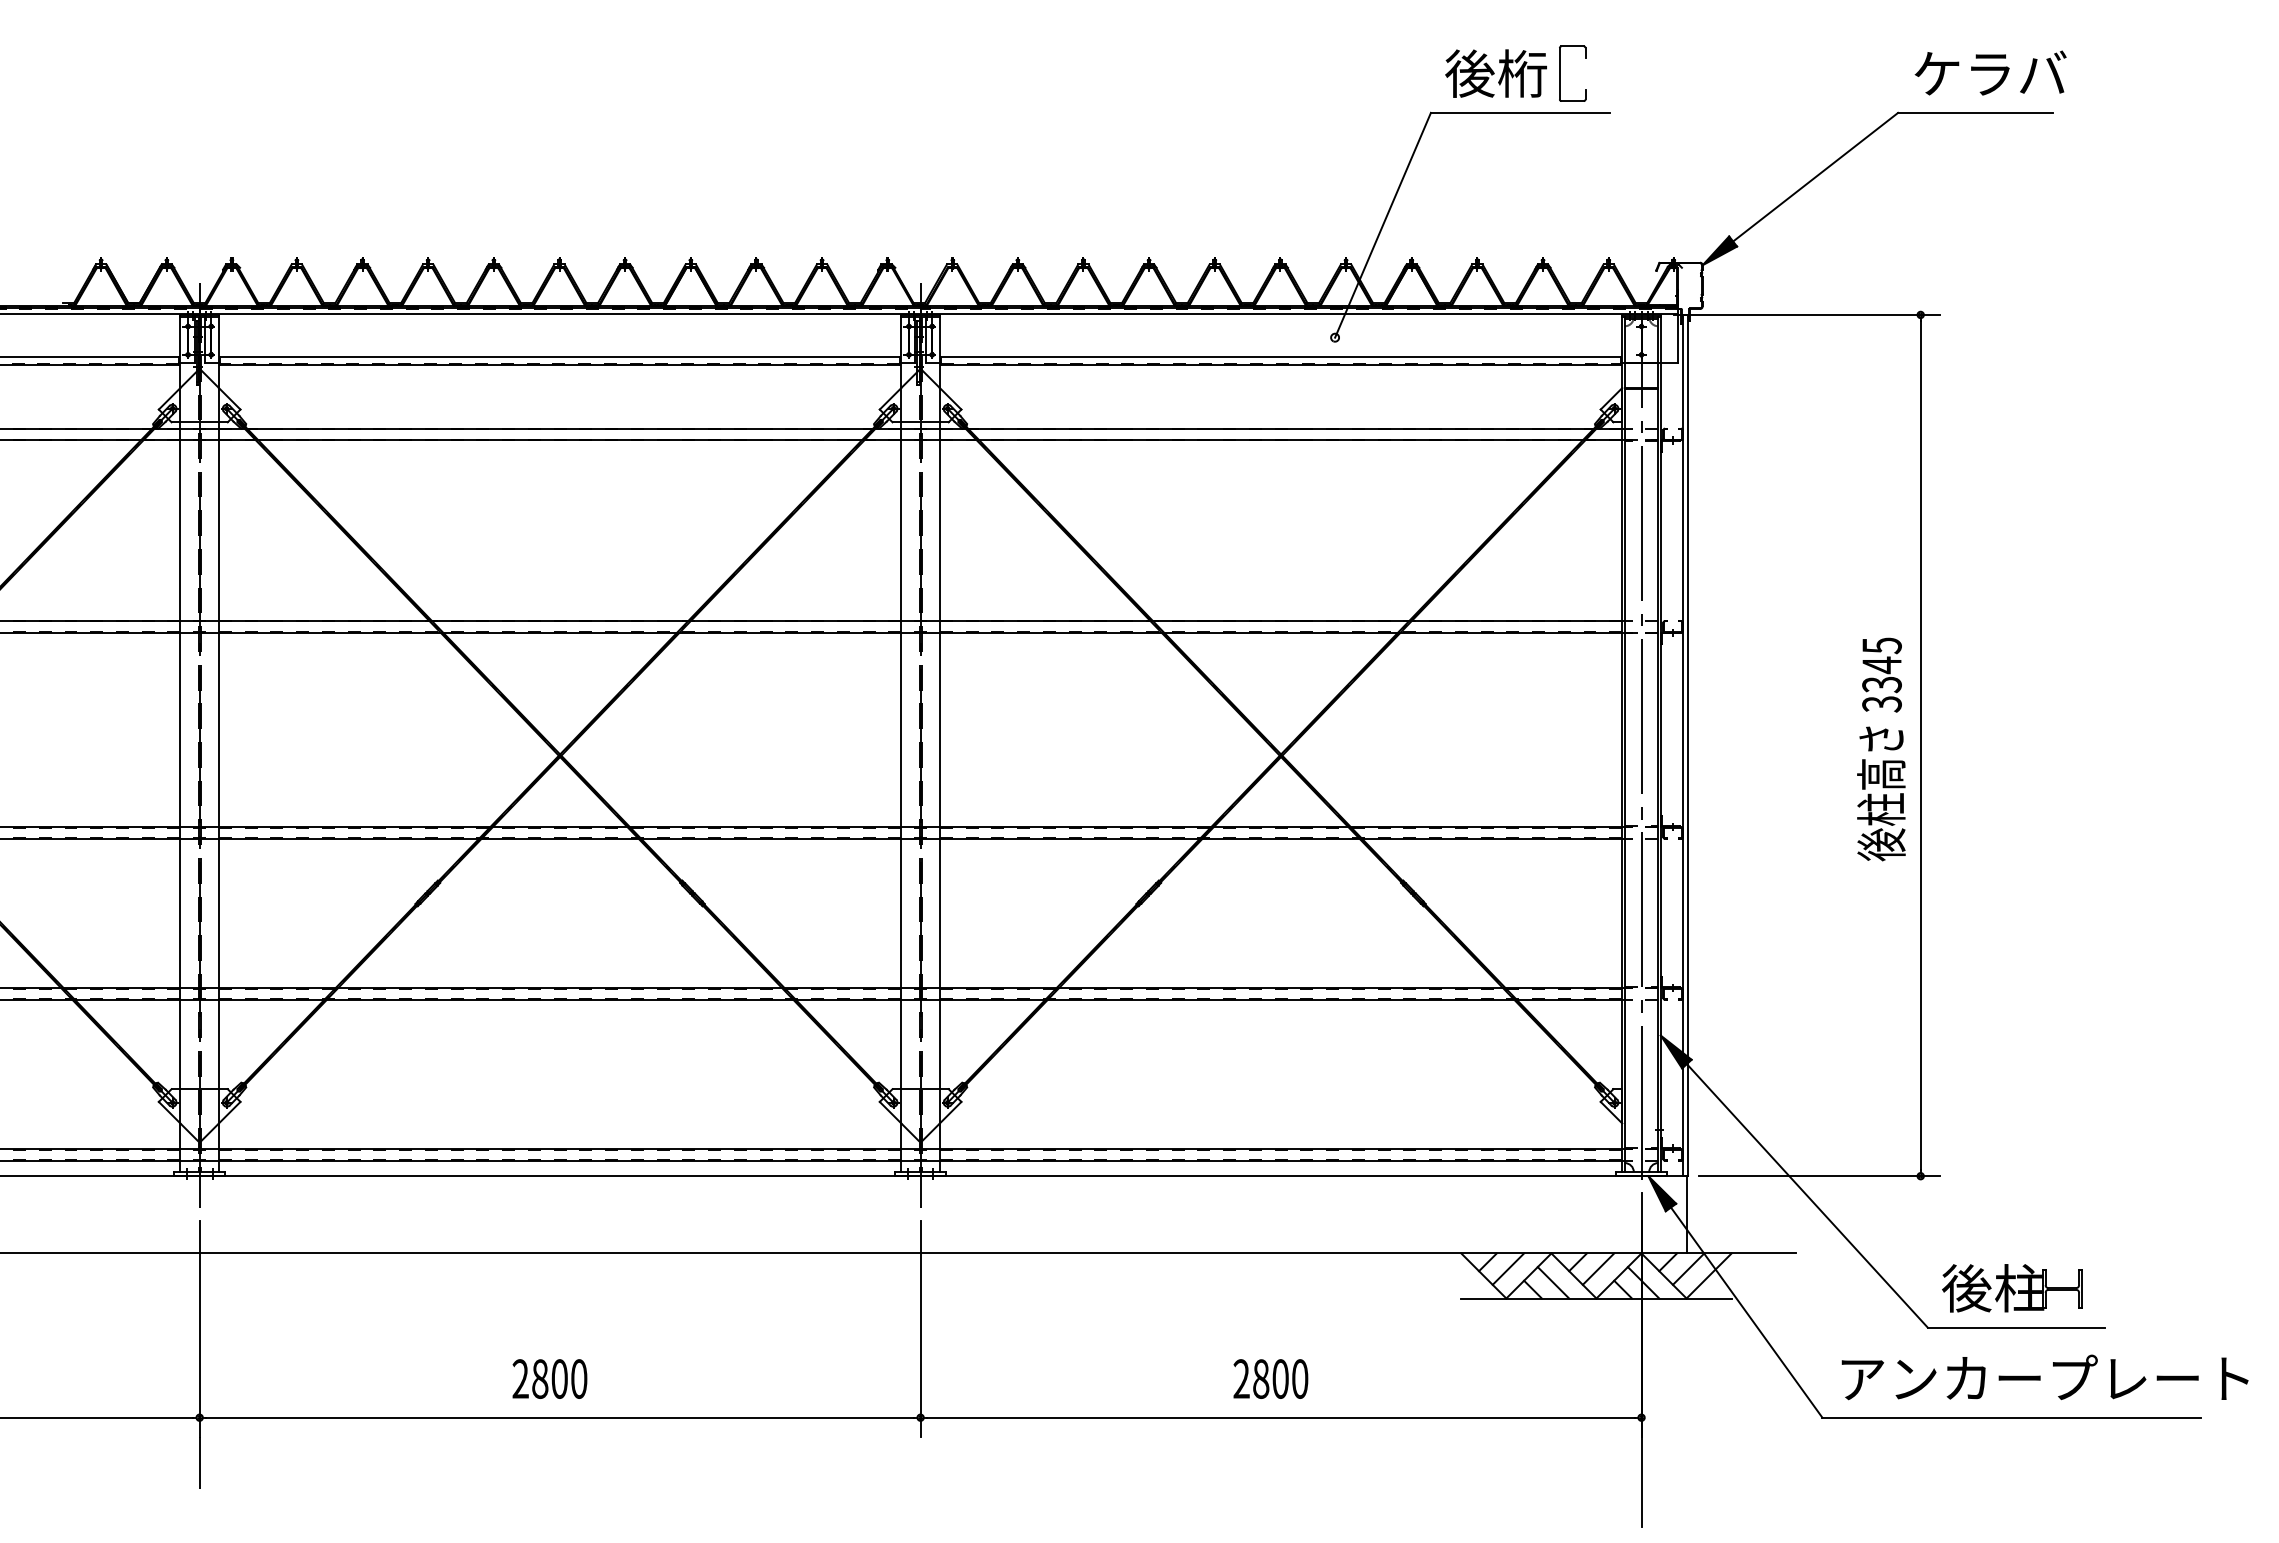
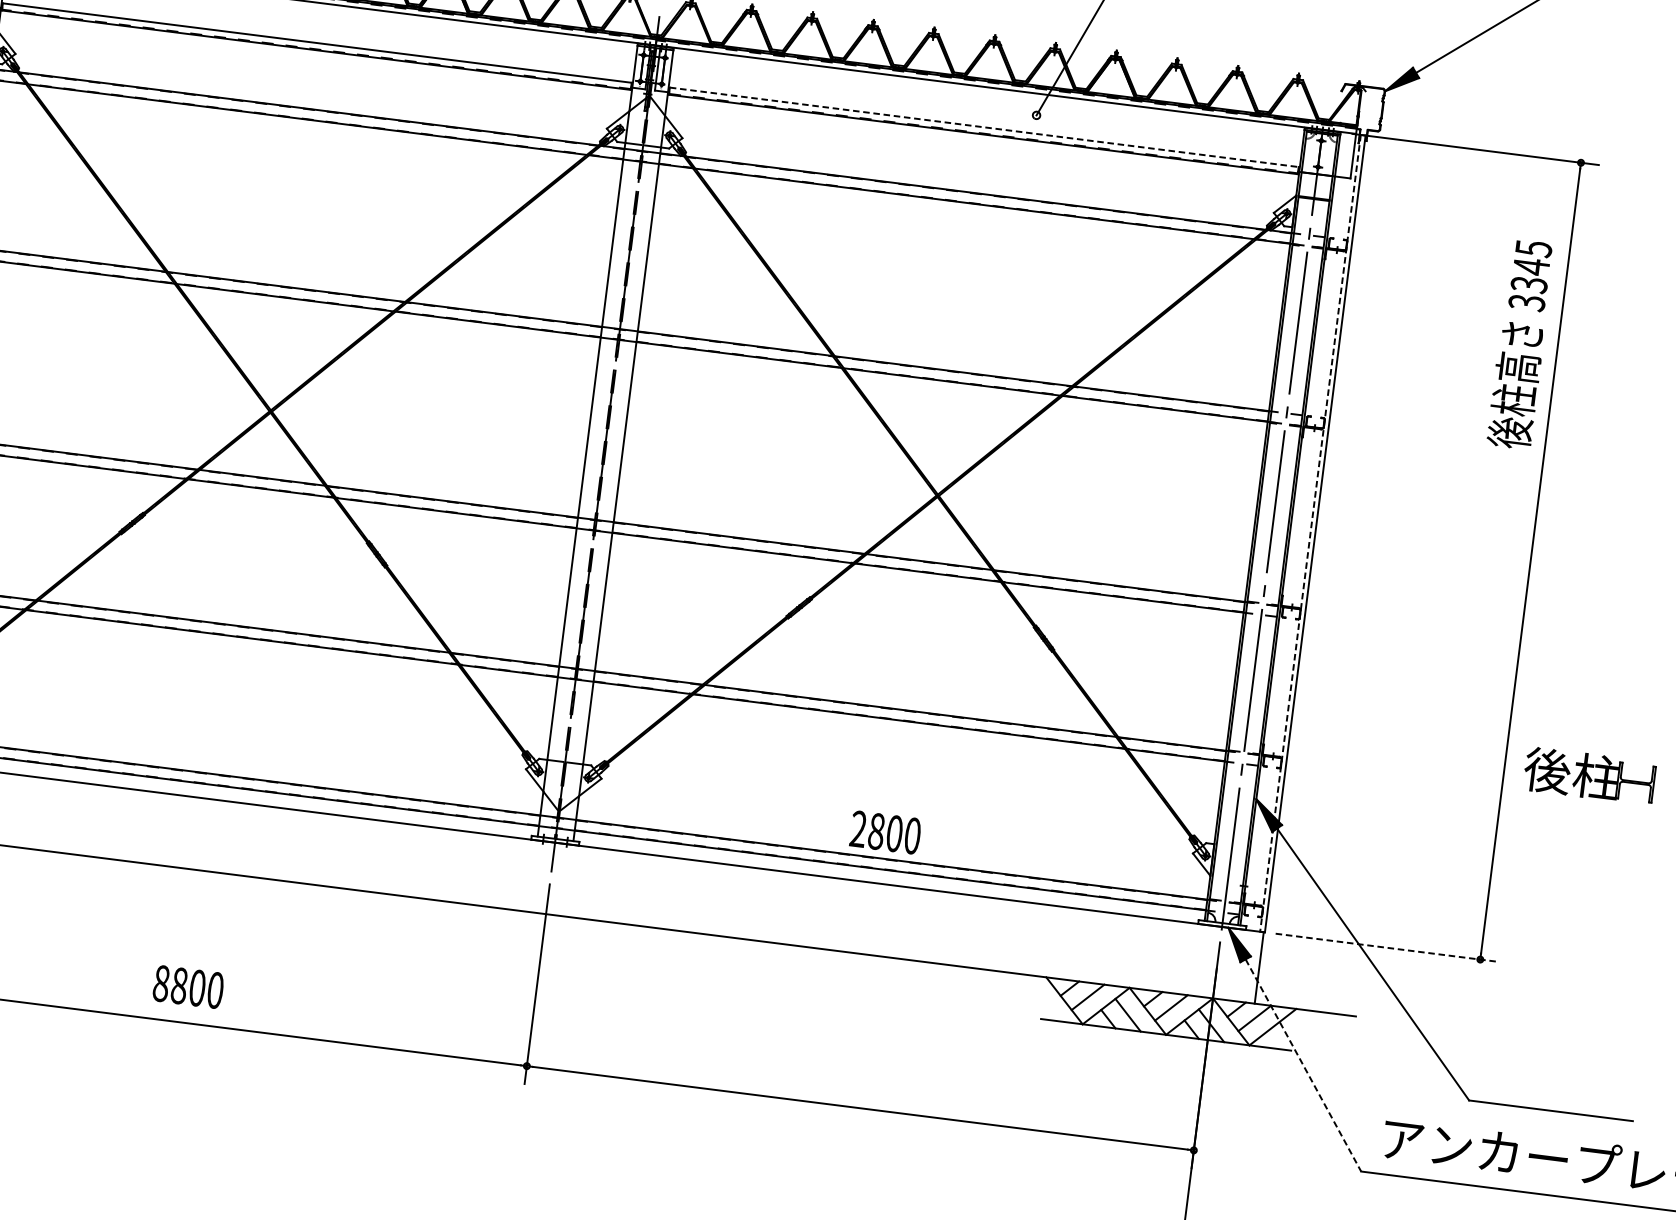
line: (1281, 357) -> (984, 127), solid -> dashed
line: (1682, 745) -> (1310, 533), solid -> dashed
text: (1881, 749) -> (1521, 344), moved
line: (1820, 1176) -> (1387, 948), solid -> dashed
part: (2012, 1288) -> (1589, 776), moved
line: (1746, 1312) -> (1303, 1065), solid -> dashed
text: (520, 1378) -> (161, 983), 2800 -> 8800
text: (1270, 1378) -> (885, 832), moved

